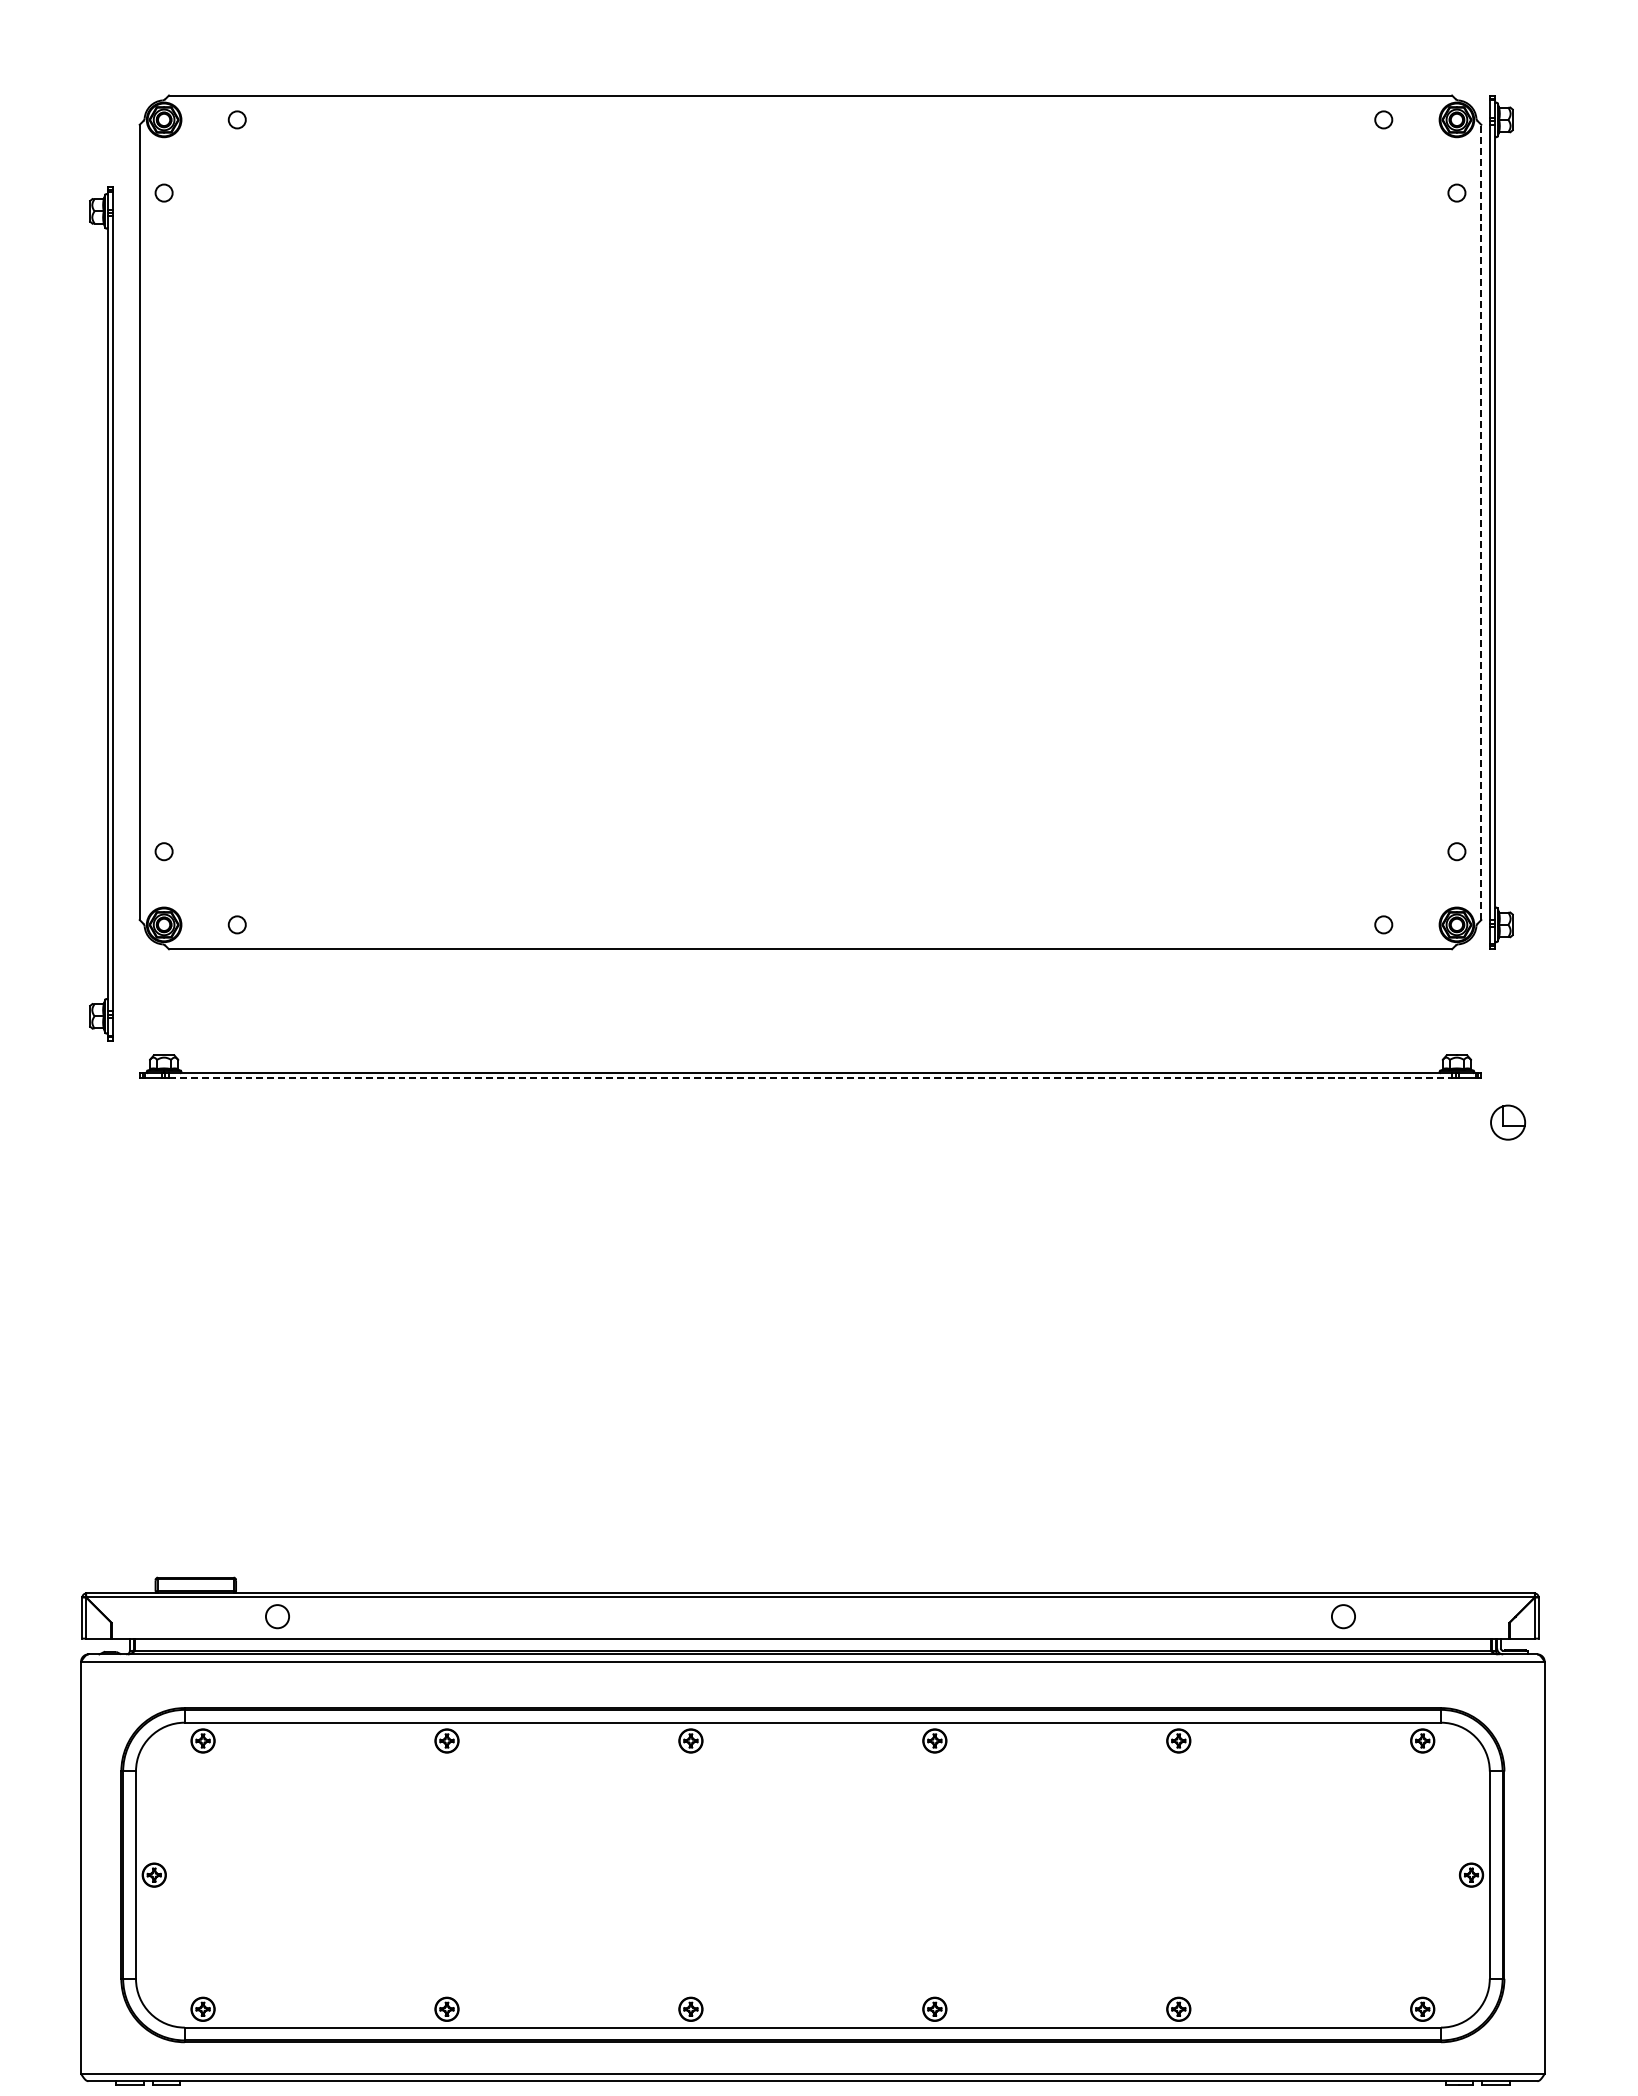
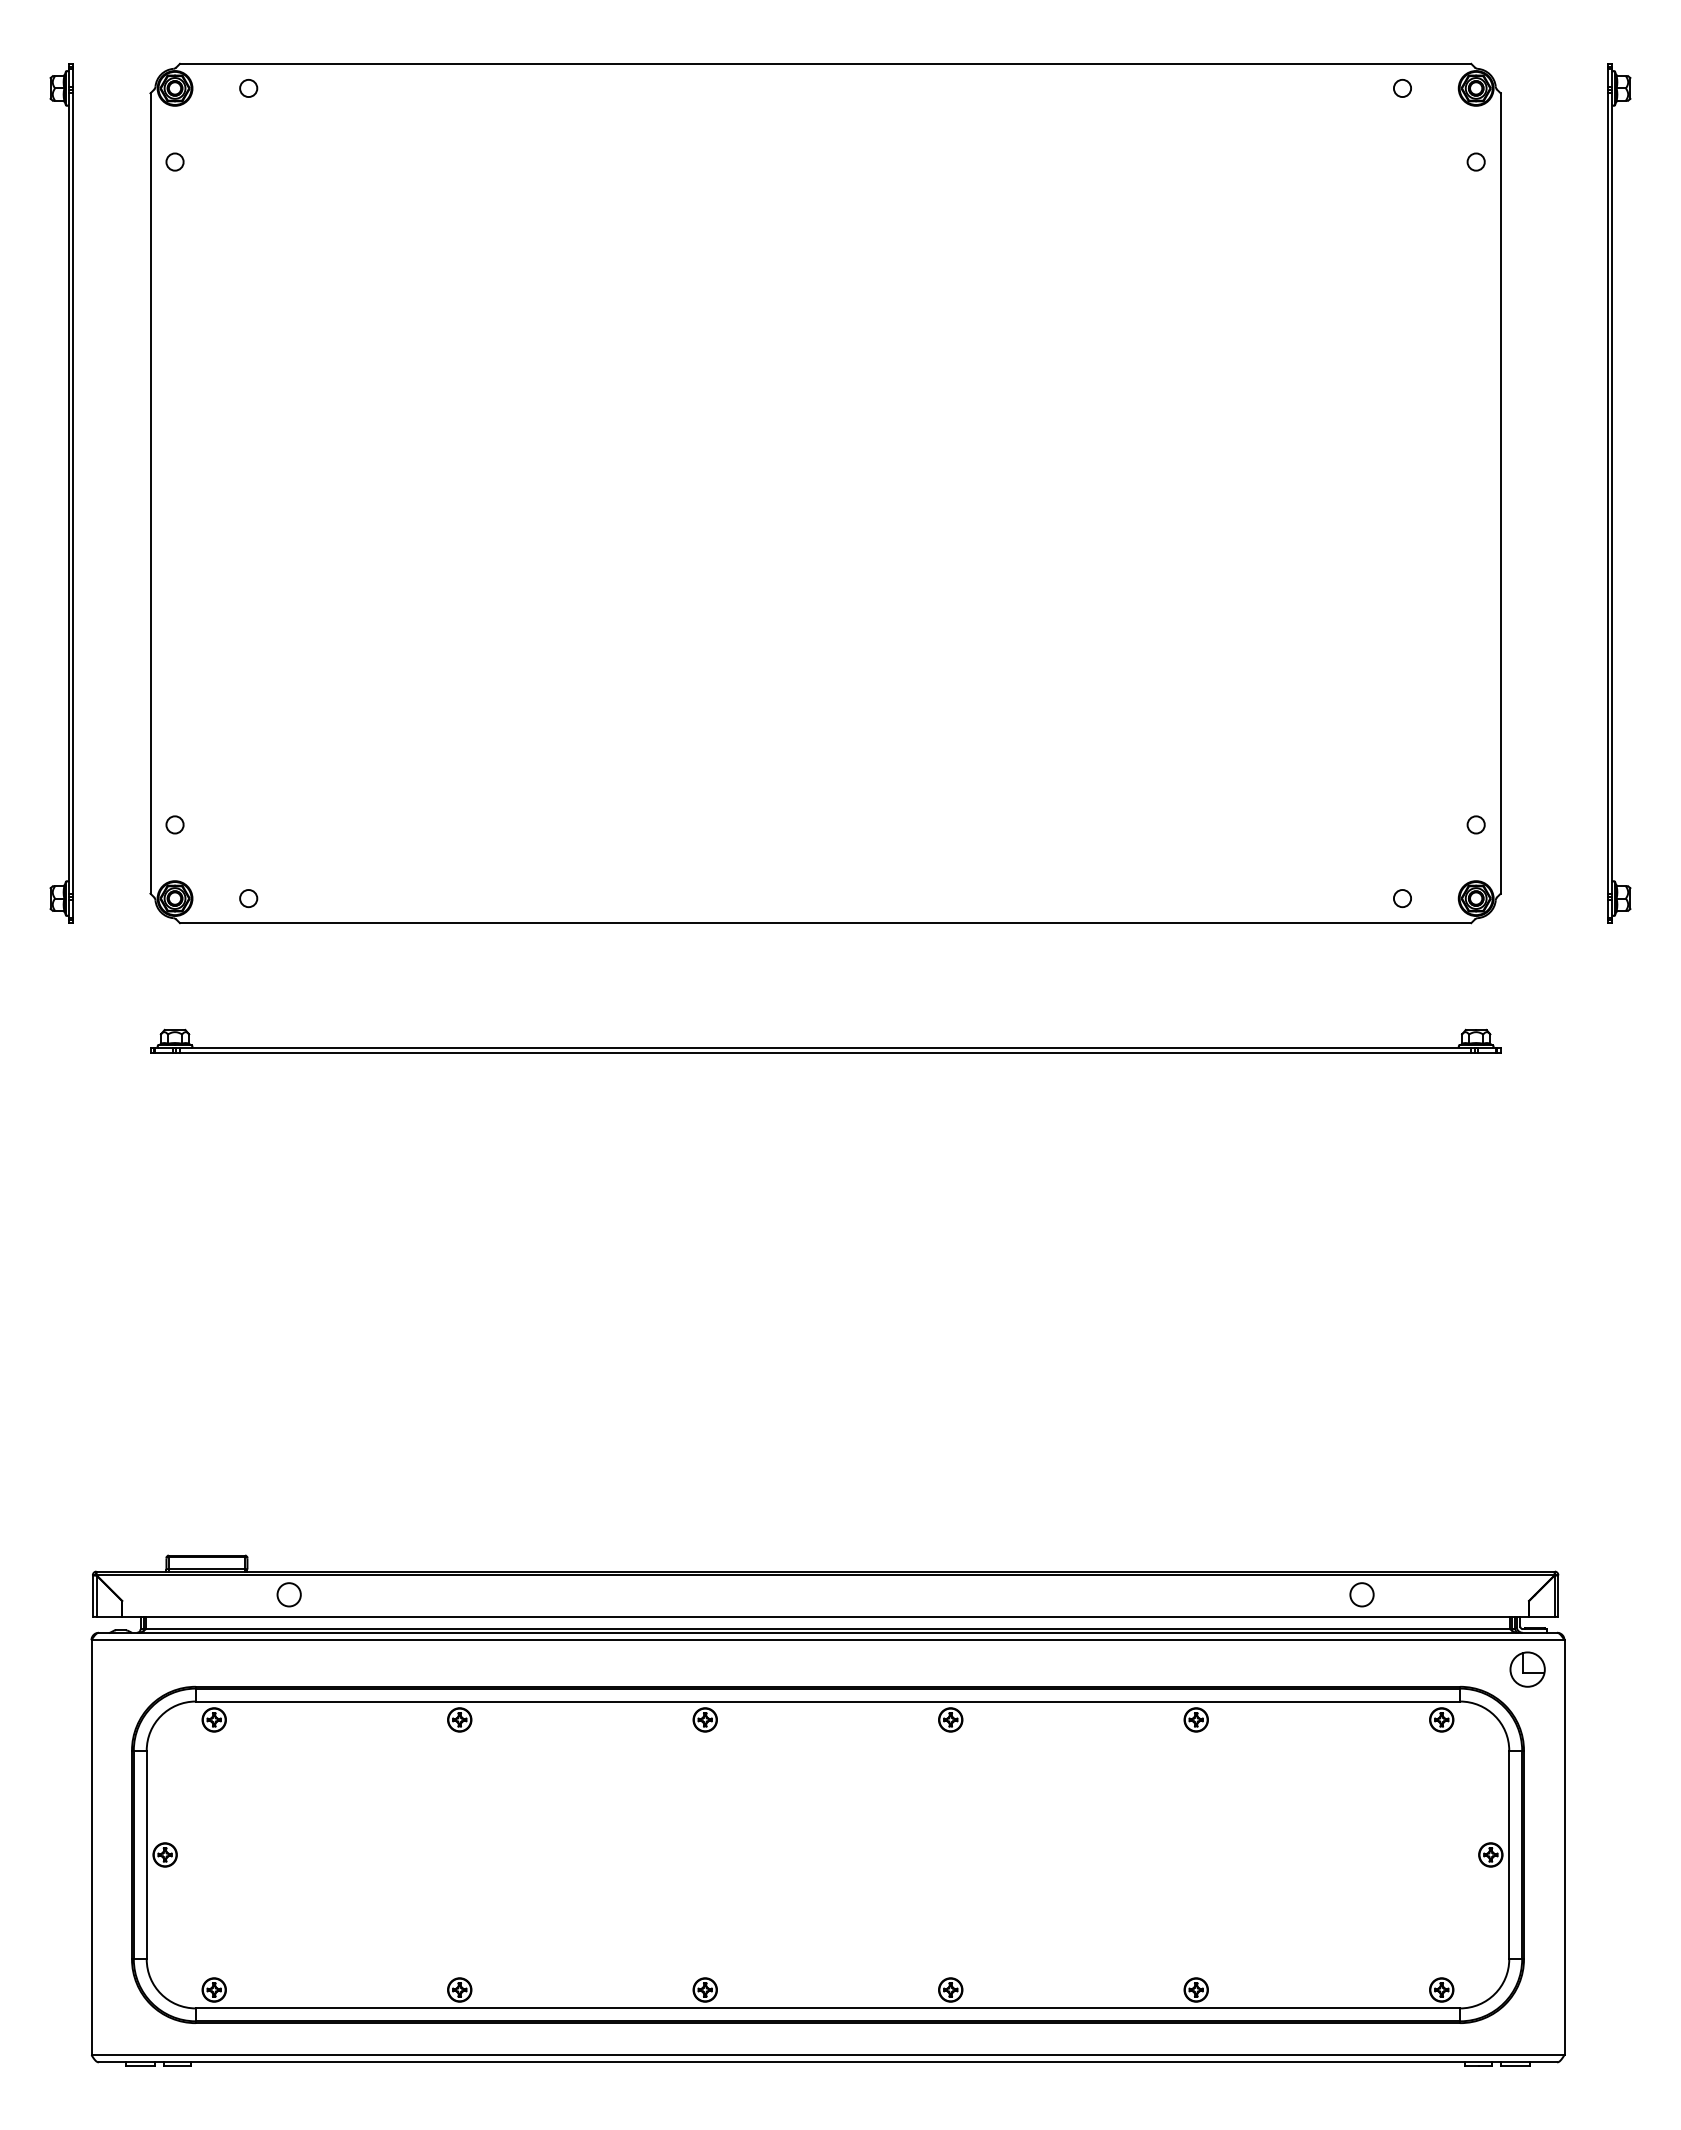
line: (1481, 522) -> (1500, 493), dashed -> solid
part: (1495, 522) -> (1612, 493), moved
part: (107, 613) -> (68, 493), moved
line: (810, 1077) -> (825, 1052), dashed -> solid
part: (1507, 1122) -> (1527, 1669), moved

